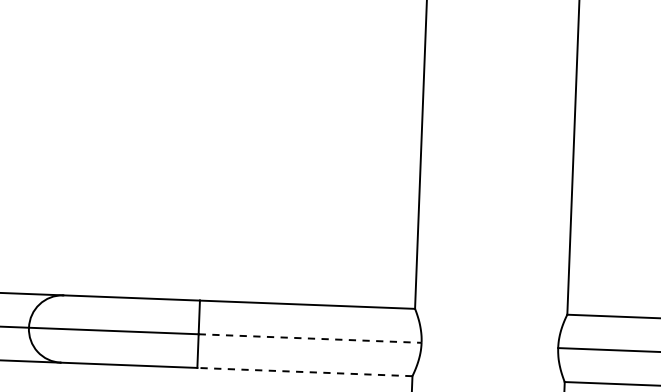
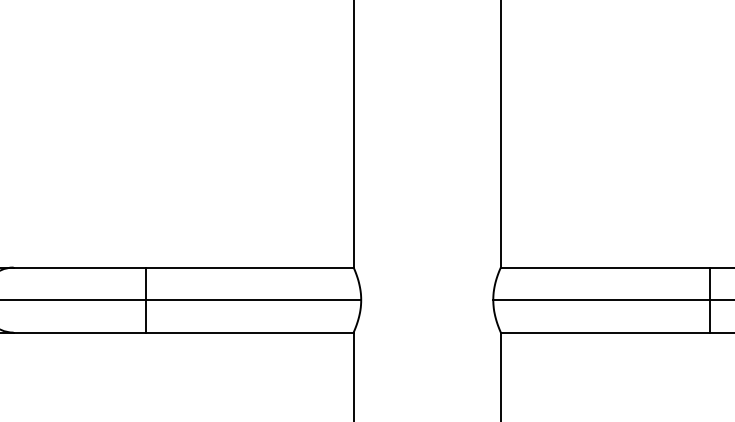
line: (310, 338) -> (253, 300), dashed -> solid
line: (304, 371) -> (249, 332), dashed -> solid

